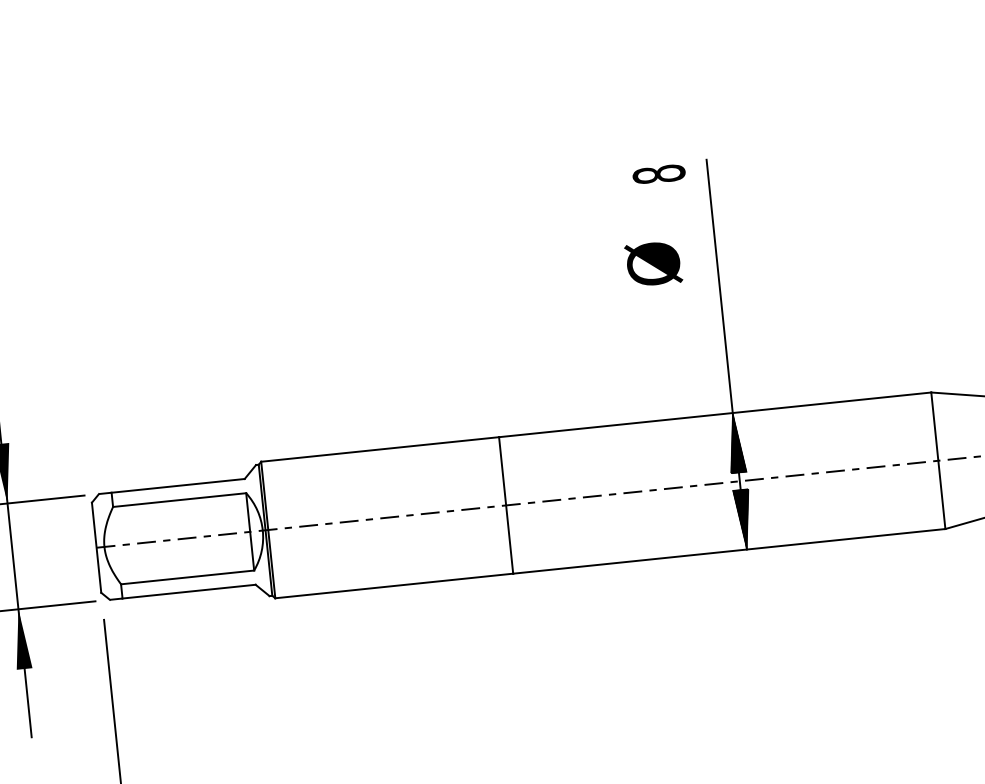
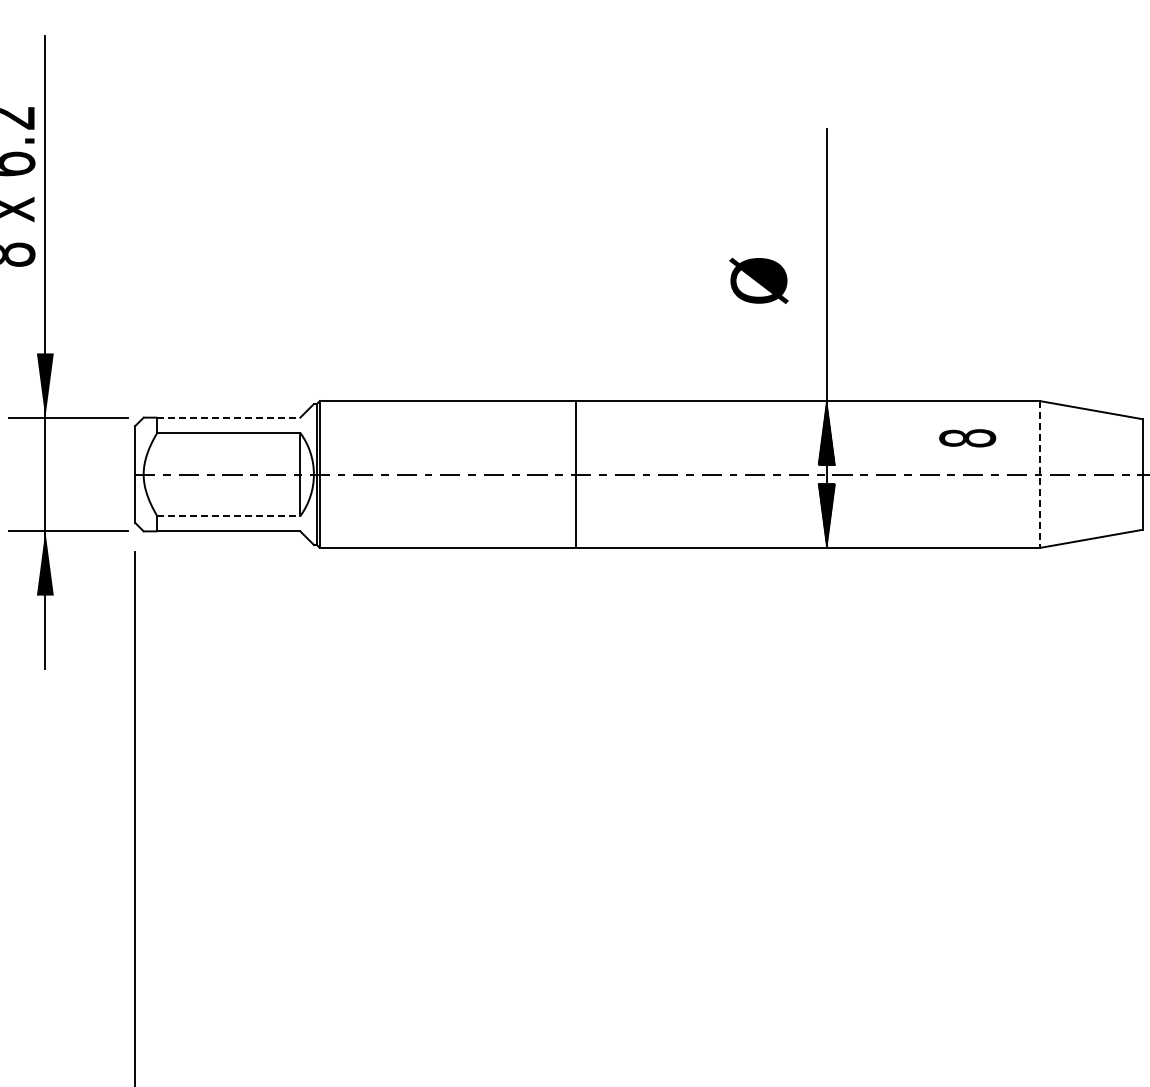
text: (659, 174) -> (967, 438), moved
text: (653, 263) -> (758, 280), moved
line: (938, 461) -> (1040, 475), solid -> dashed
line: (177, 485) -> (228, 417), solid -> dashed
line: (187, 577) -> (228, 516), solid -> dashed

